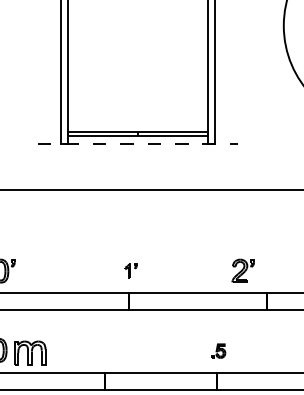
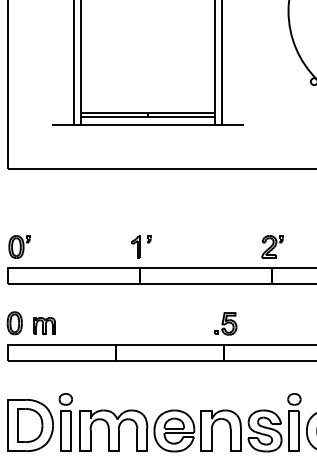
line: (138, 143) -> (148, 124), dashed -> solid
part: (130, 270) -> (141, 246), size x1.67
part: (243, 270) -> (272, 246), moved
part: (218, 350) -> (225, 323), size x1.67
part: (30, 352) -> (44, 325), size x0.71

